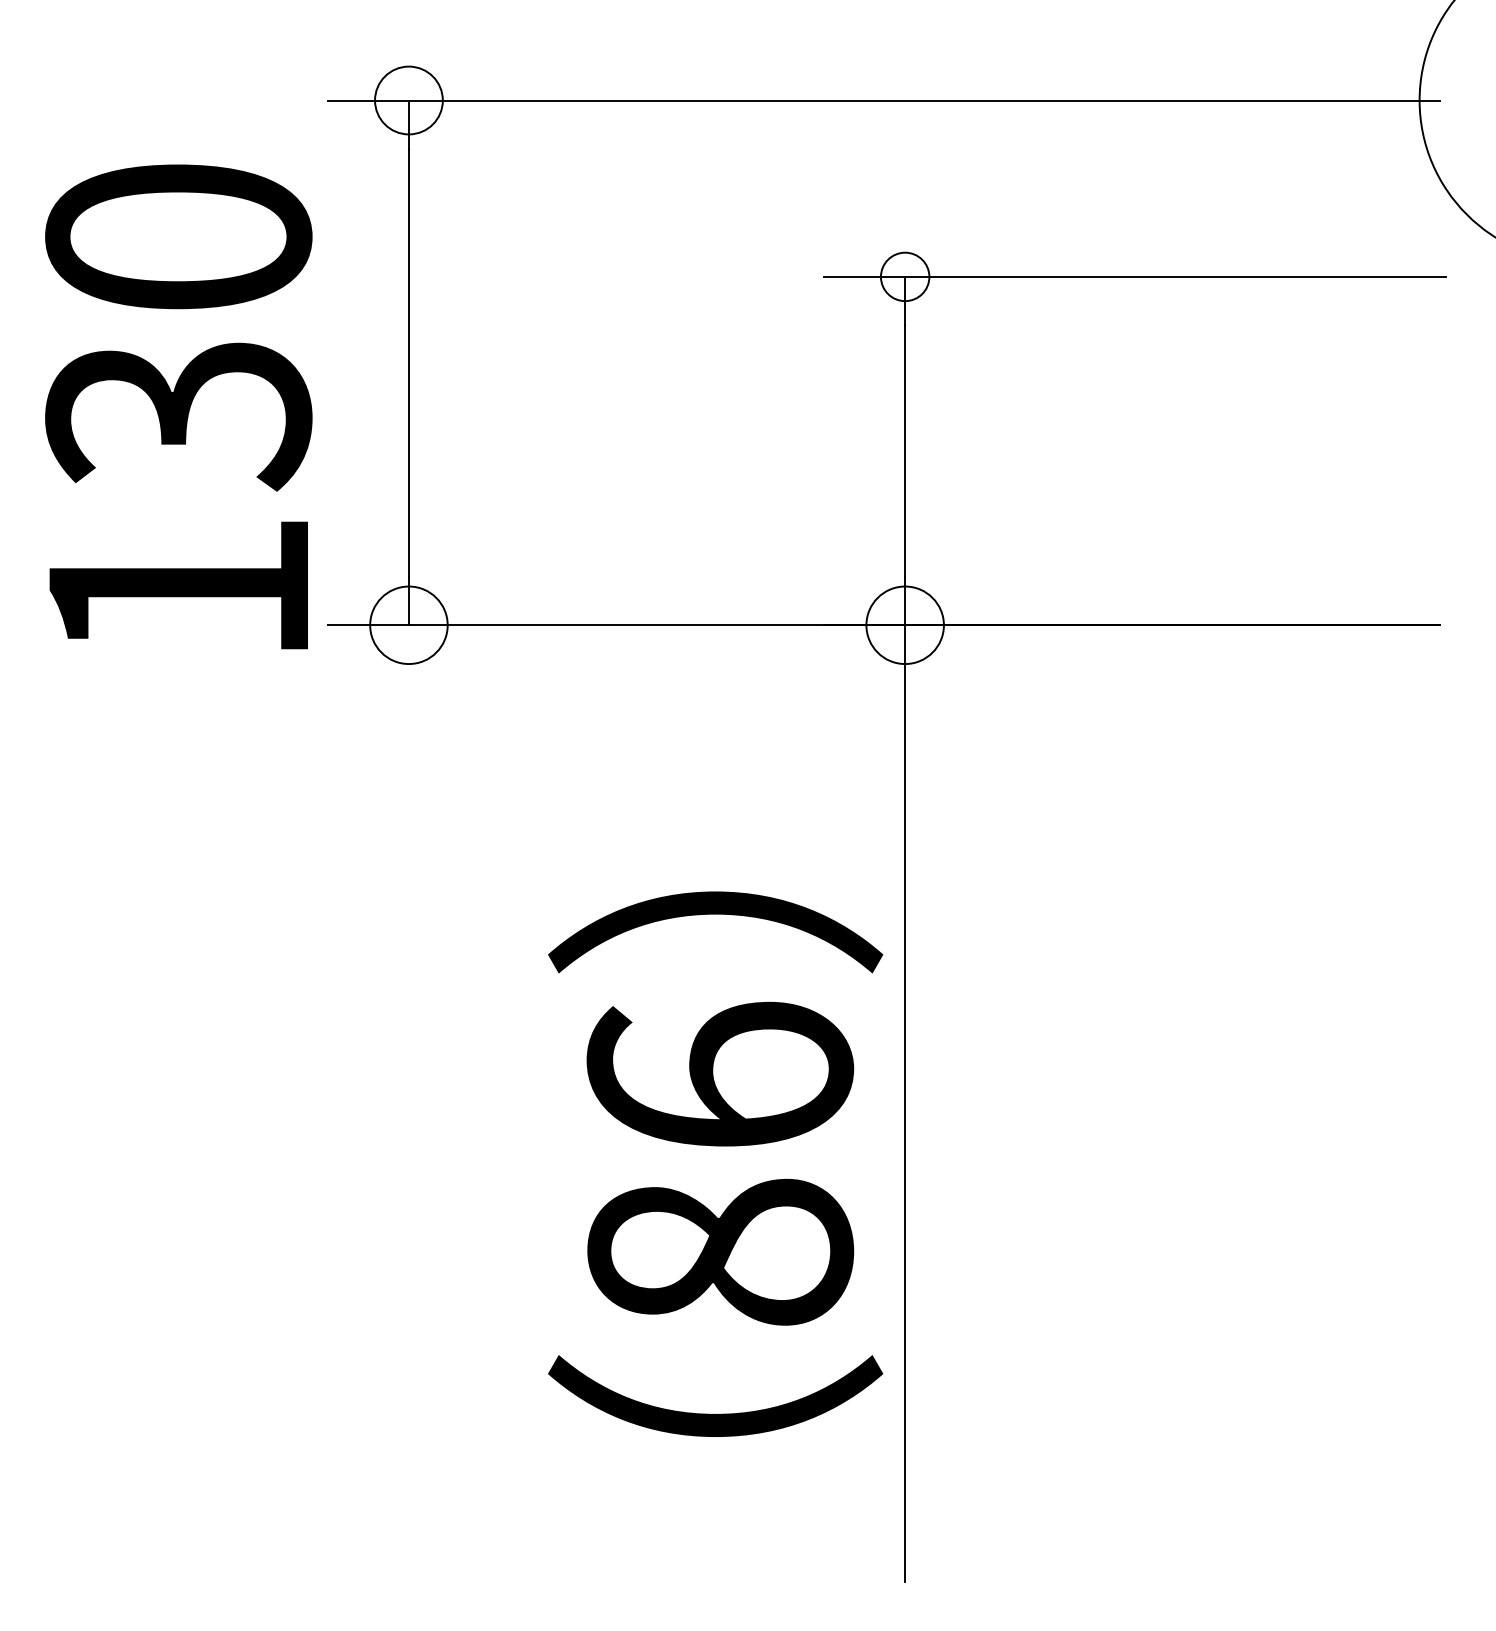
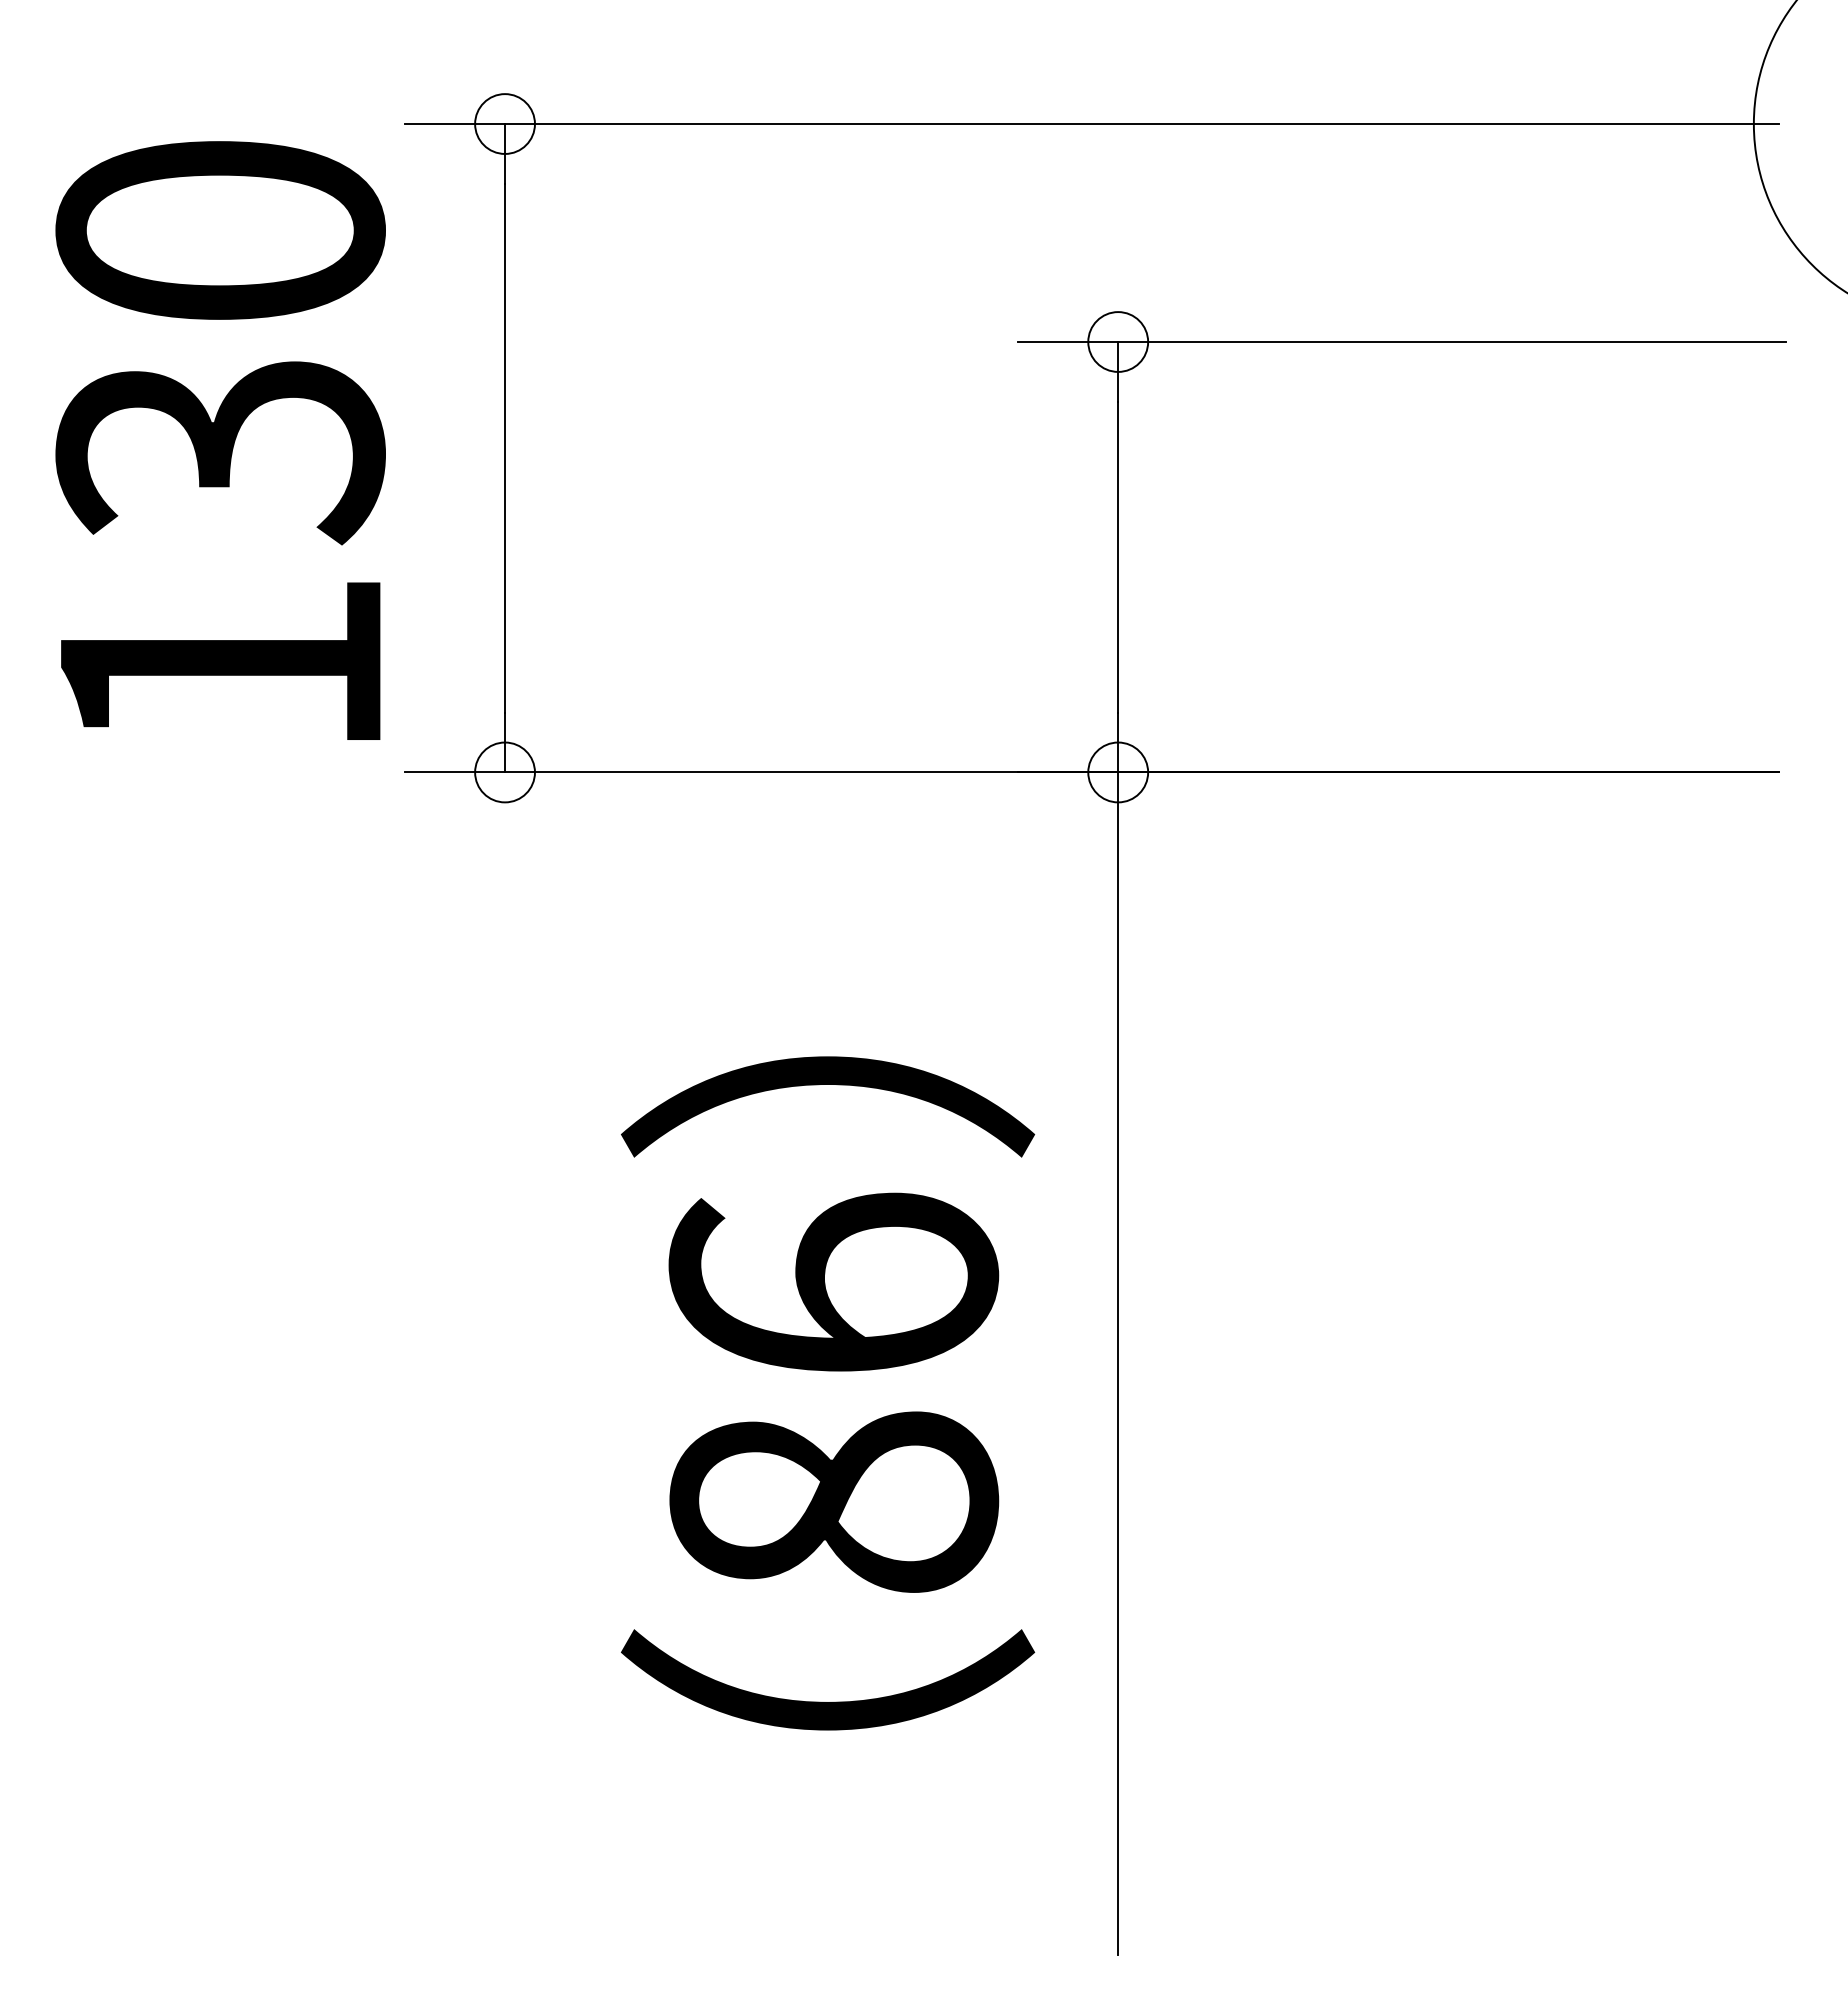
circle: (408, 100) -> (504, 123), size x0.71
text: (178, 406) -> (220, 440), moved
circle: (408, 625) -> (504, 772), size x0.62
circle: (905, 625) -> (1118, 772), size x0.62
text: (716, 1164) -> (828, 1393), moved

